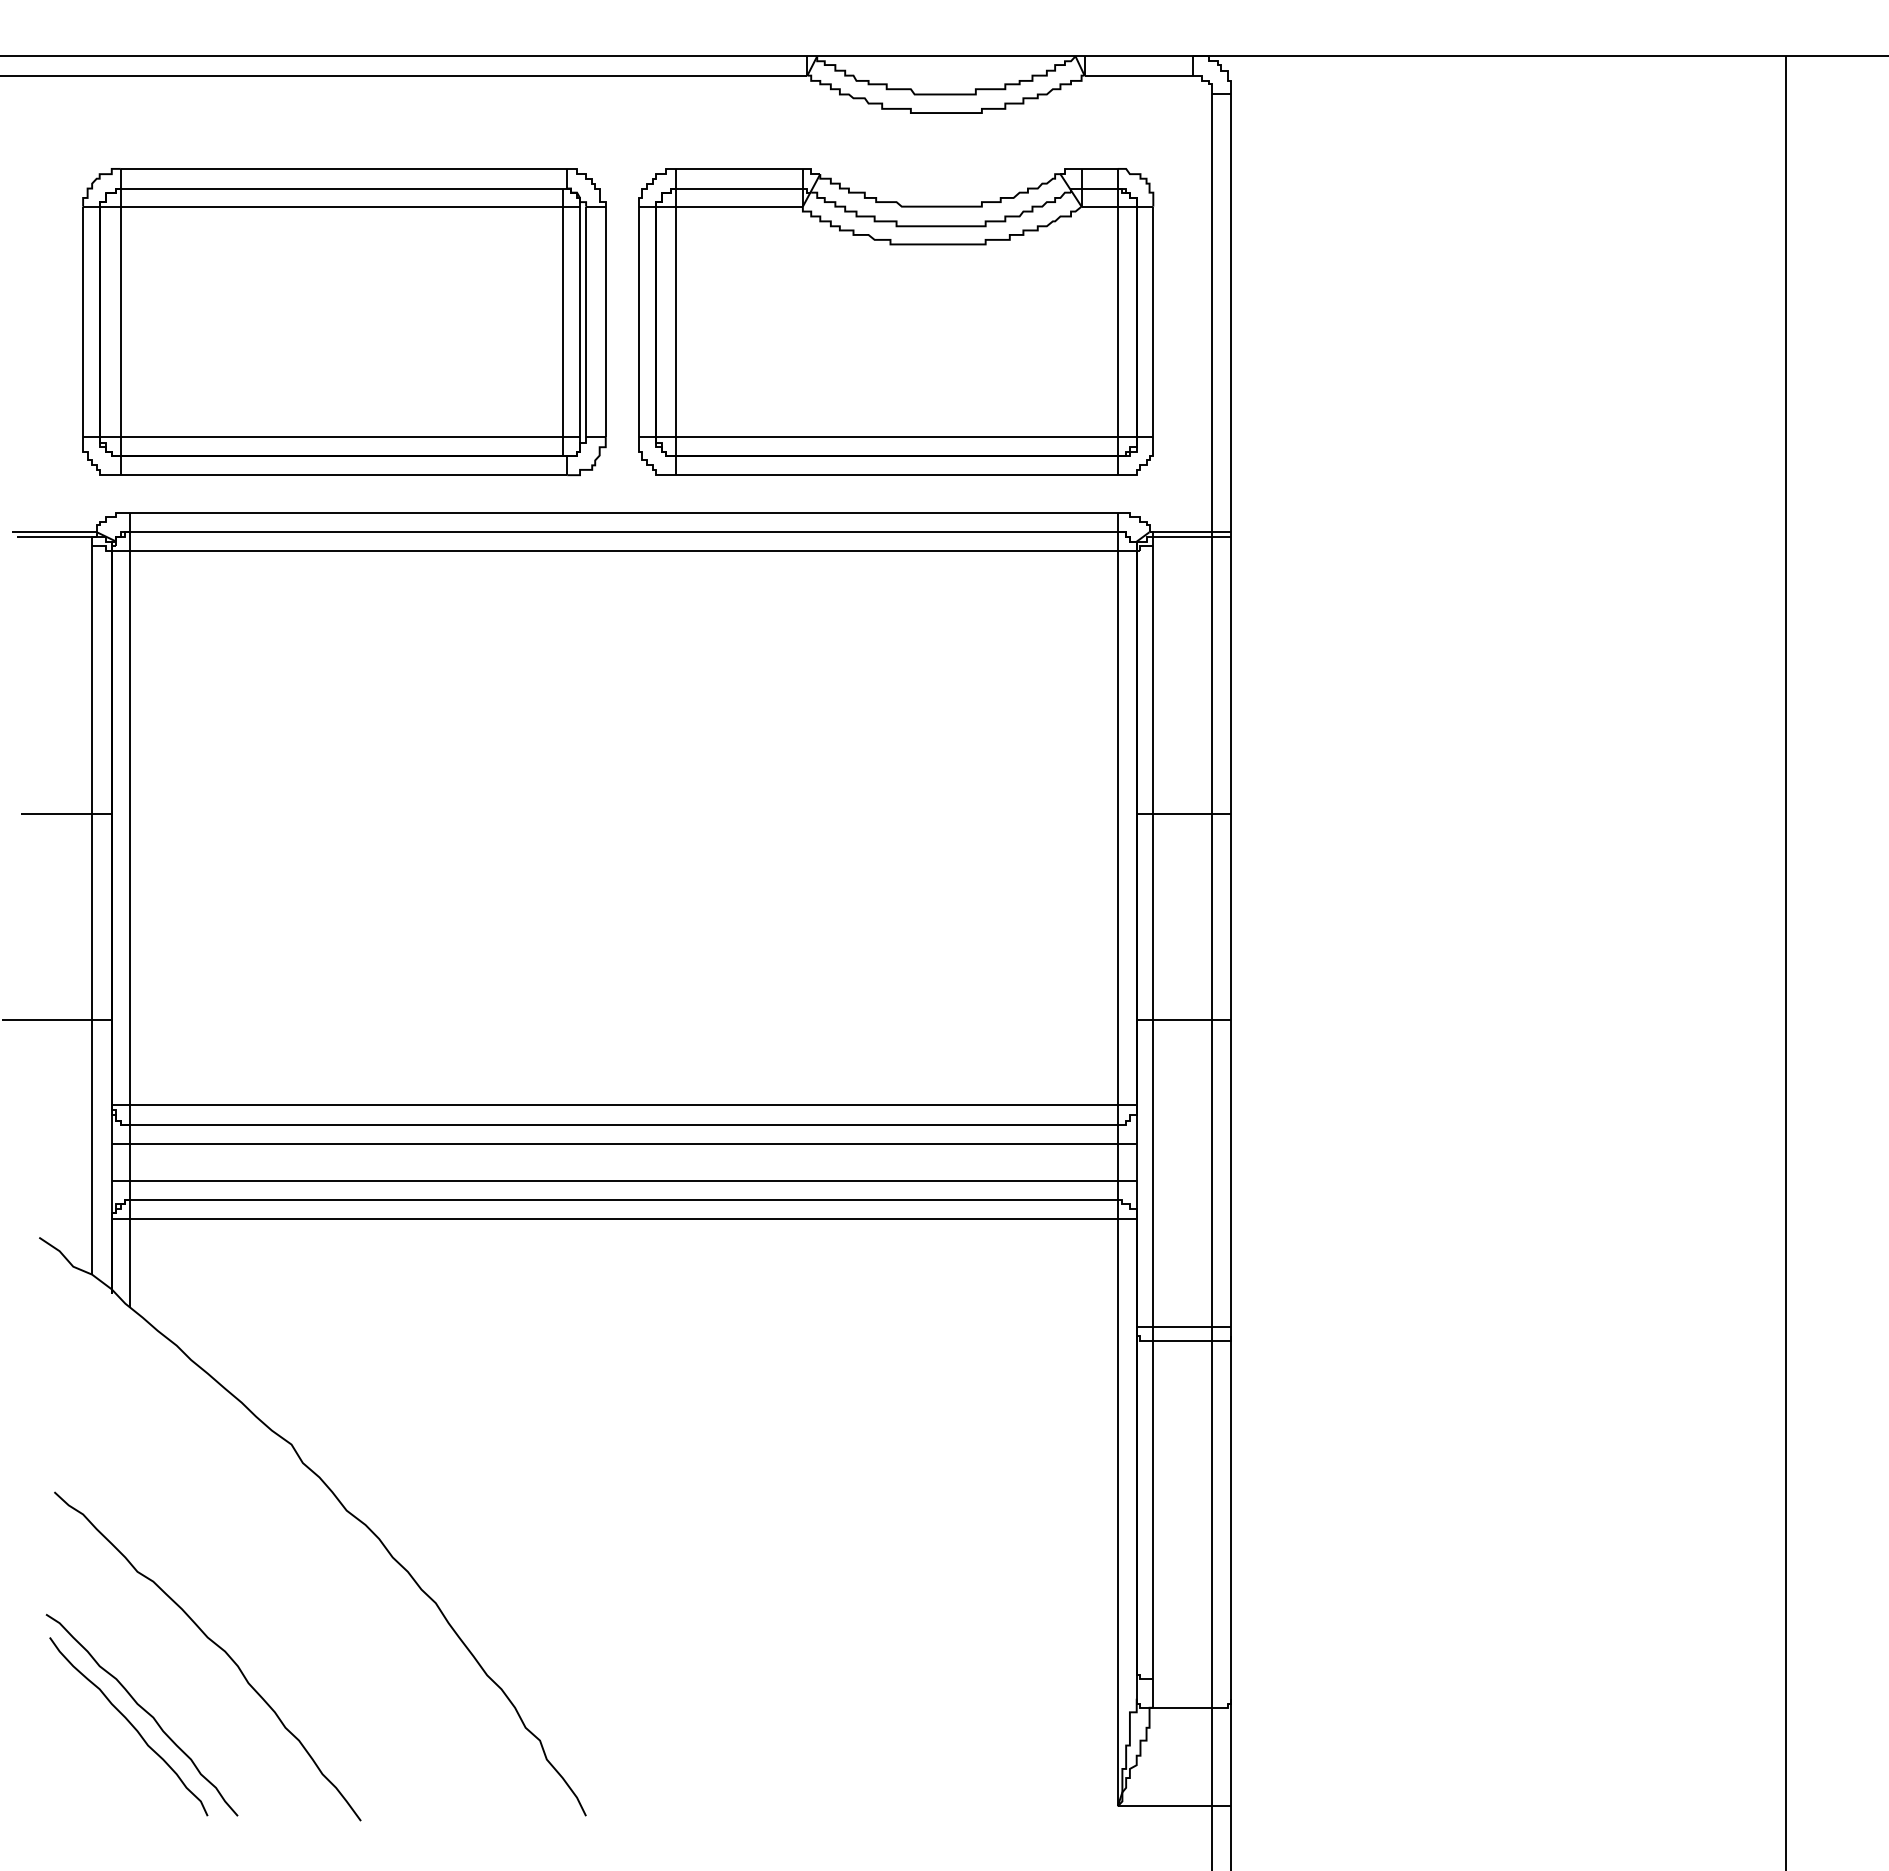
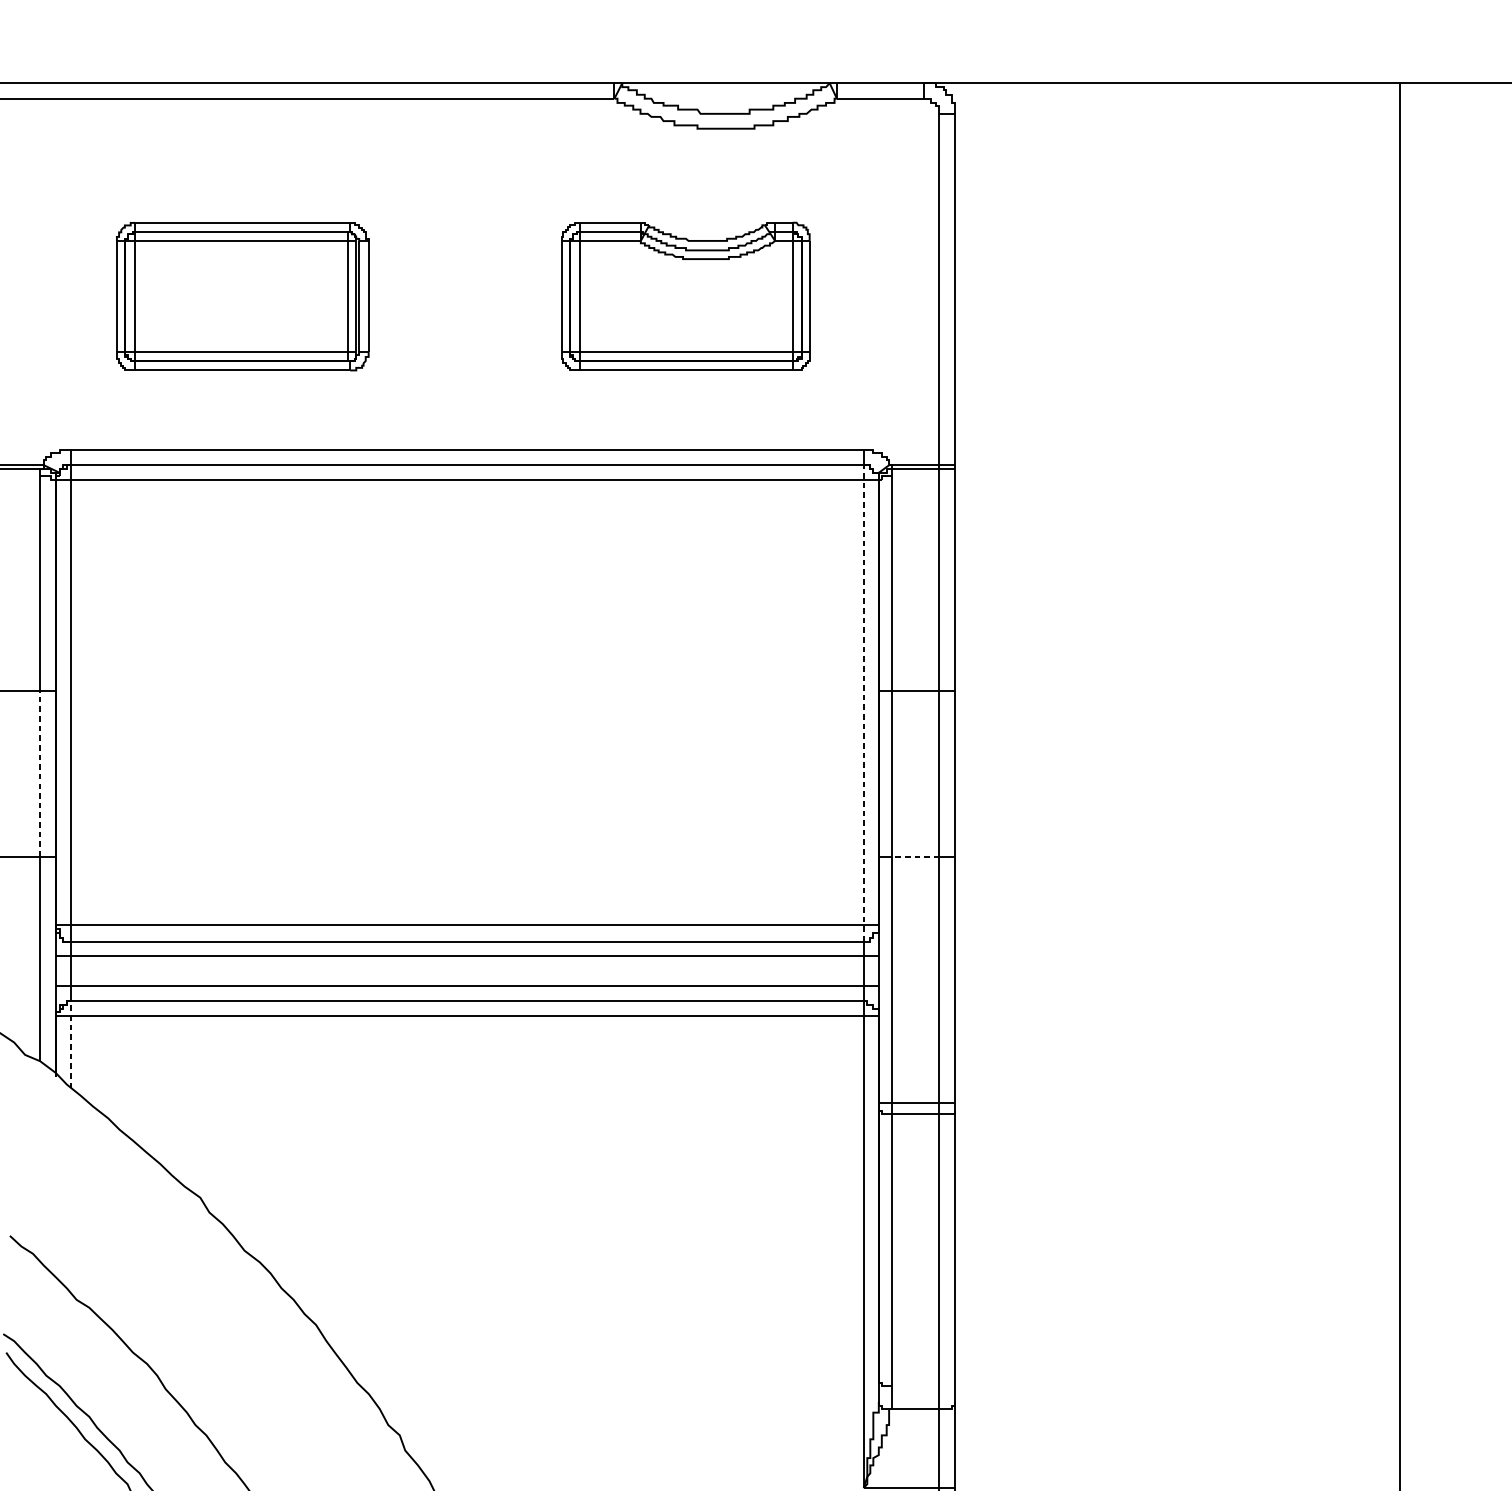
part: (896, 321) -> (685, 296), size x0.6
part: (344, 322) -> (242, 296), size x0.6
line: (1117, 828) -> (863, 703), solid -> dashed
line: (92, 916) -> (40, 773), solid -> dashed
line: (1182, 1019) -> (915, 856), solid -> dashed
line: (129, 1253) -> (70, 1044), solid -> dashed

